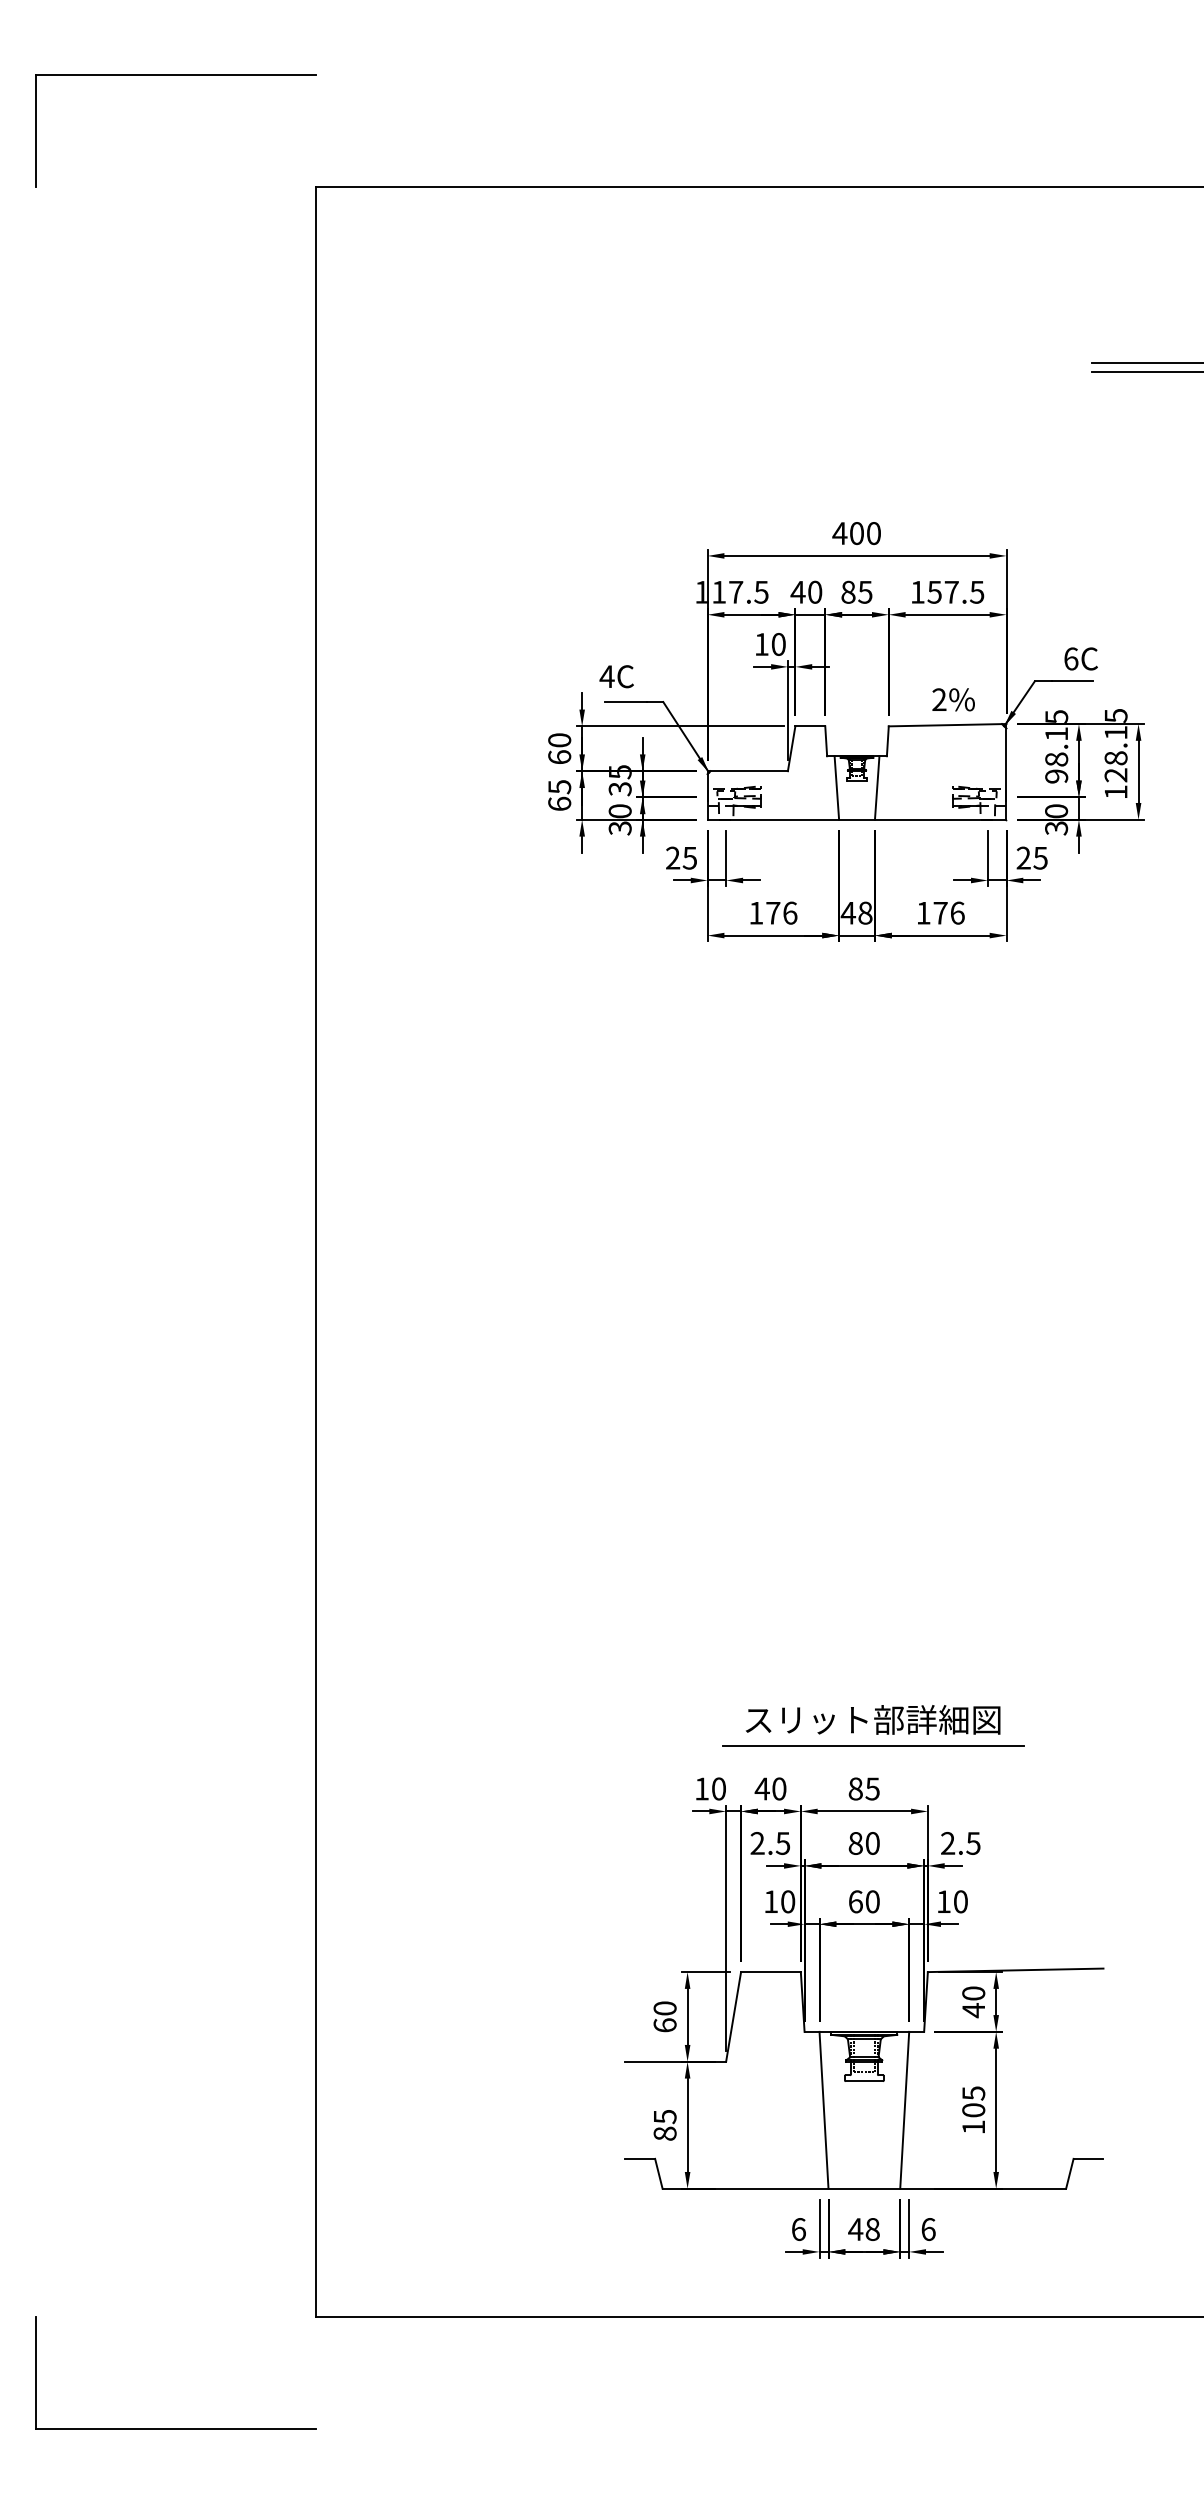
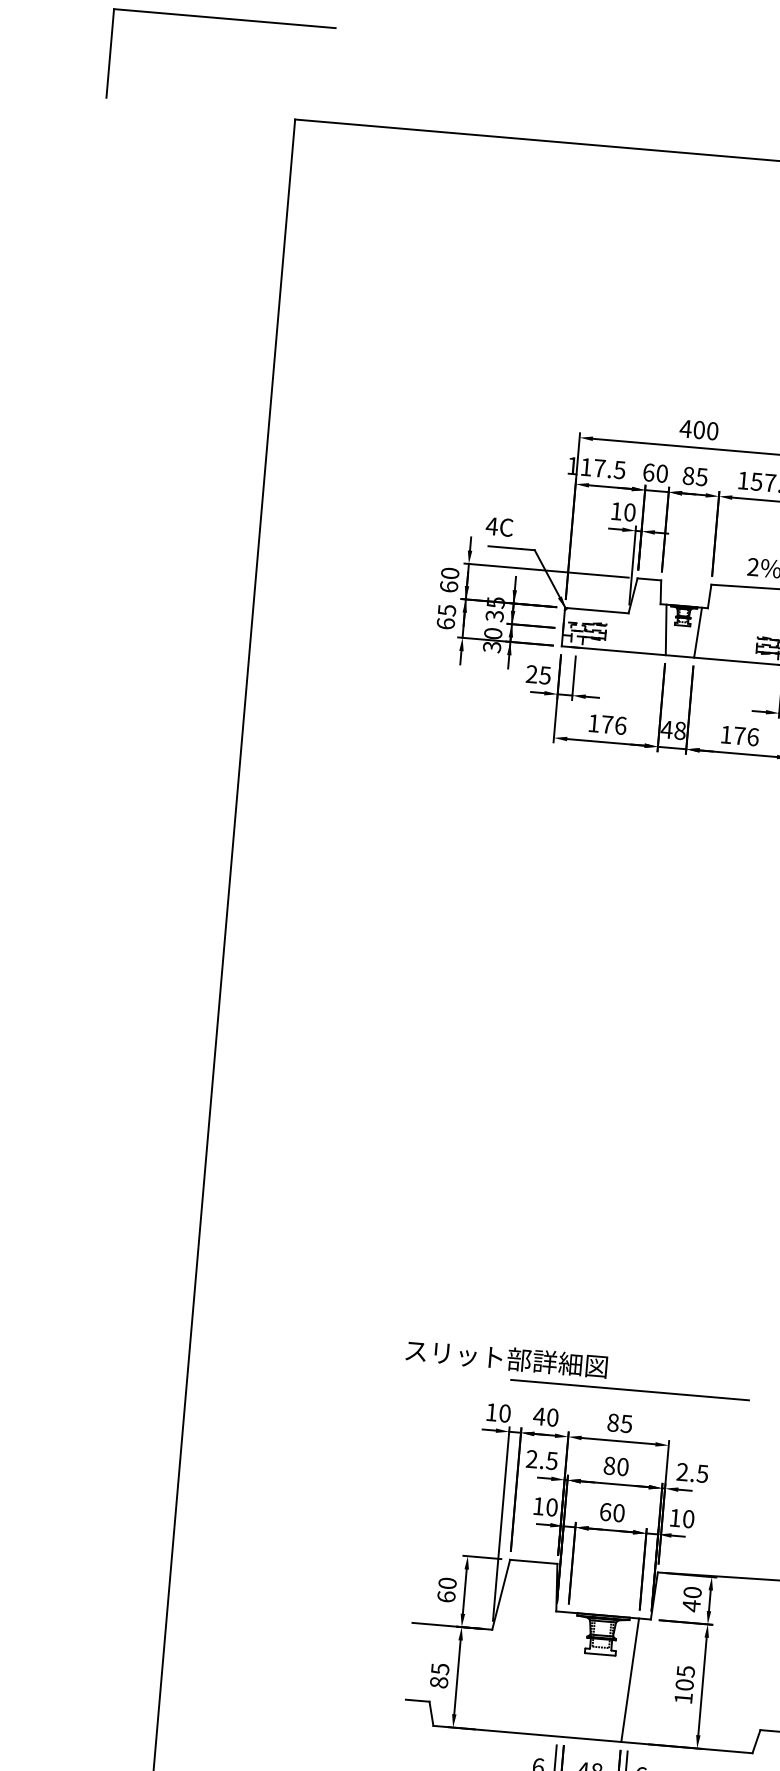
part: (175, 75) -> (224, 18), moved
text: (797, 591) -> (648, 471), 40 -> 60
text: (872, 1719) -> (506, 1358), moved
line: (823, 2109) -> (566, 1674), removed

